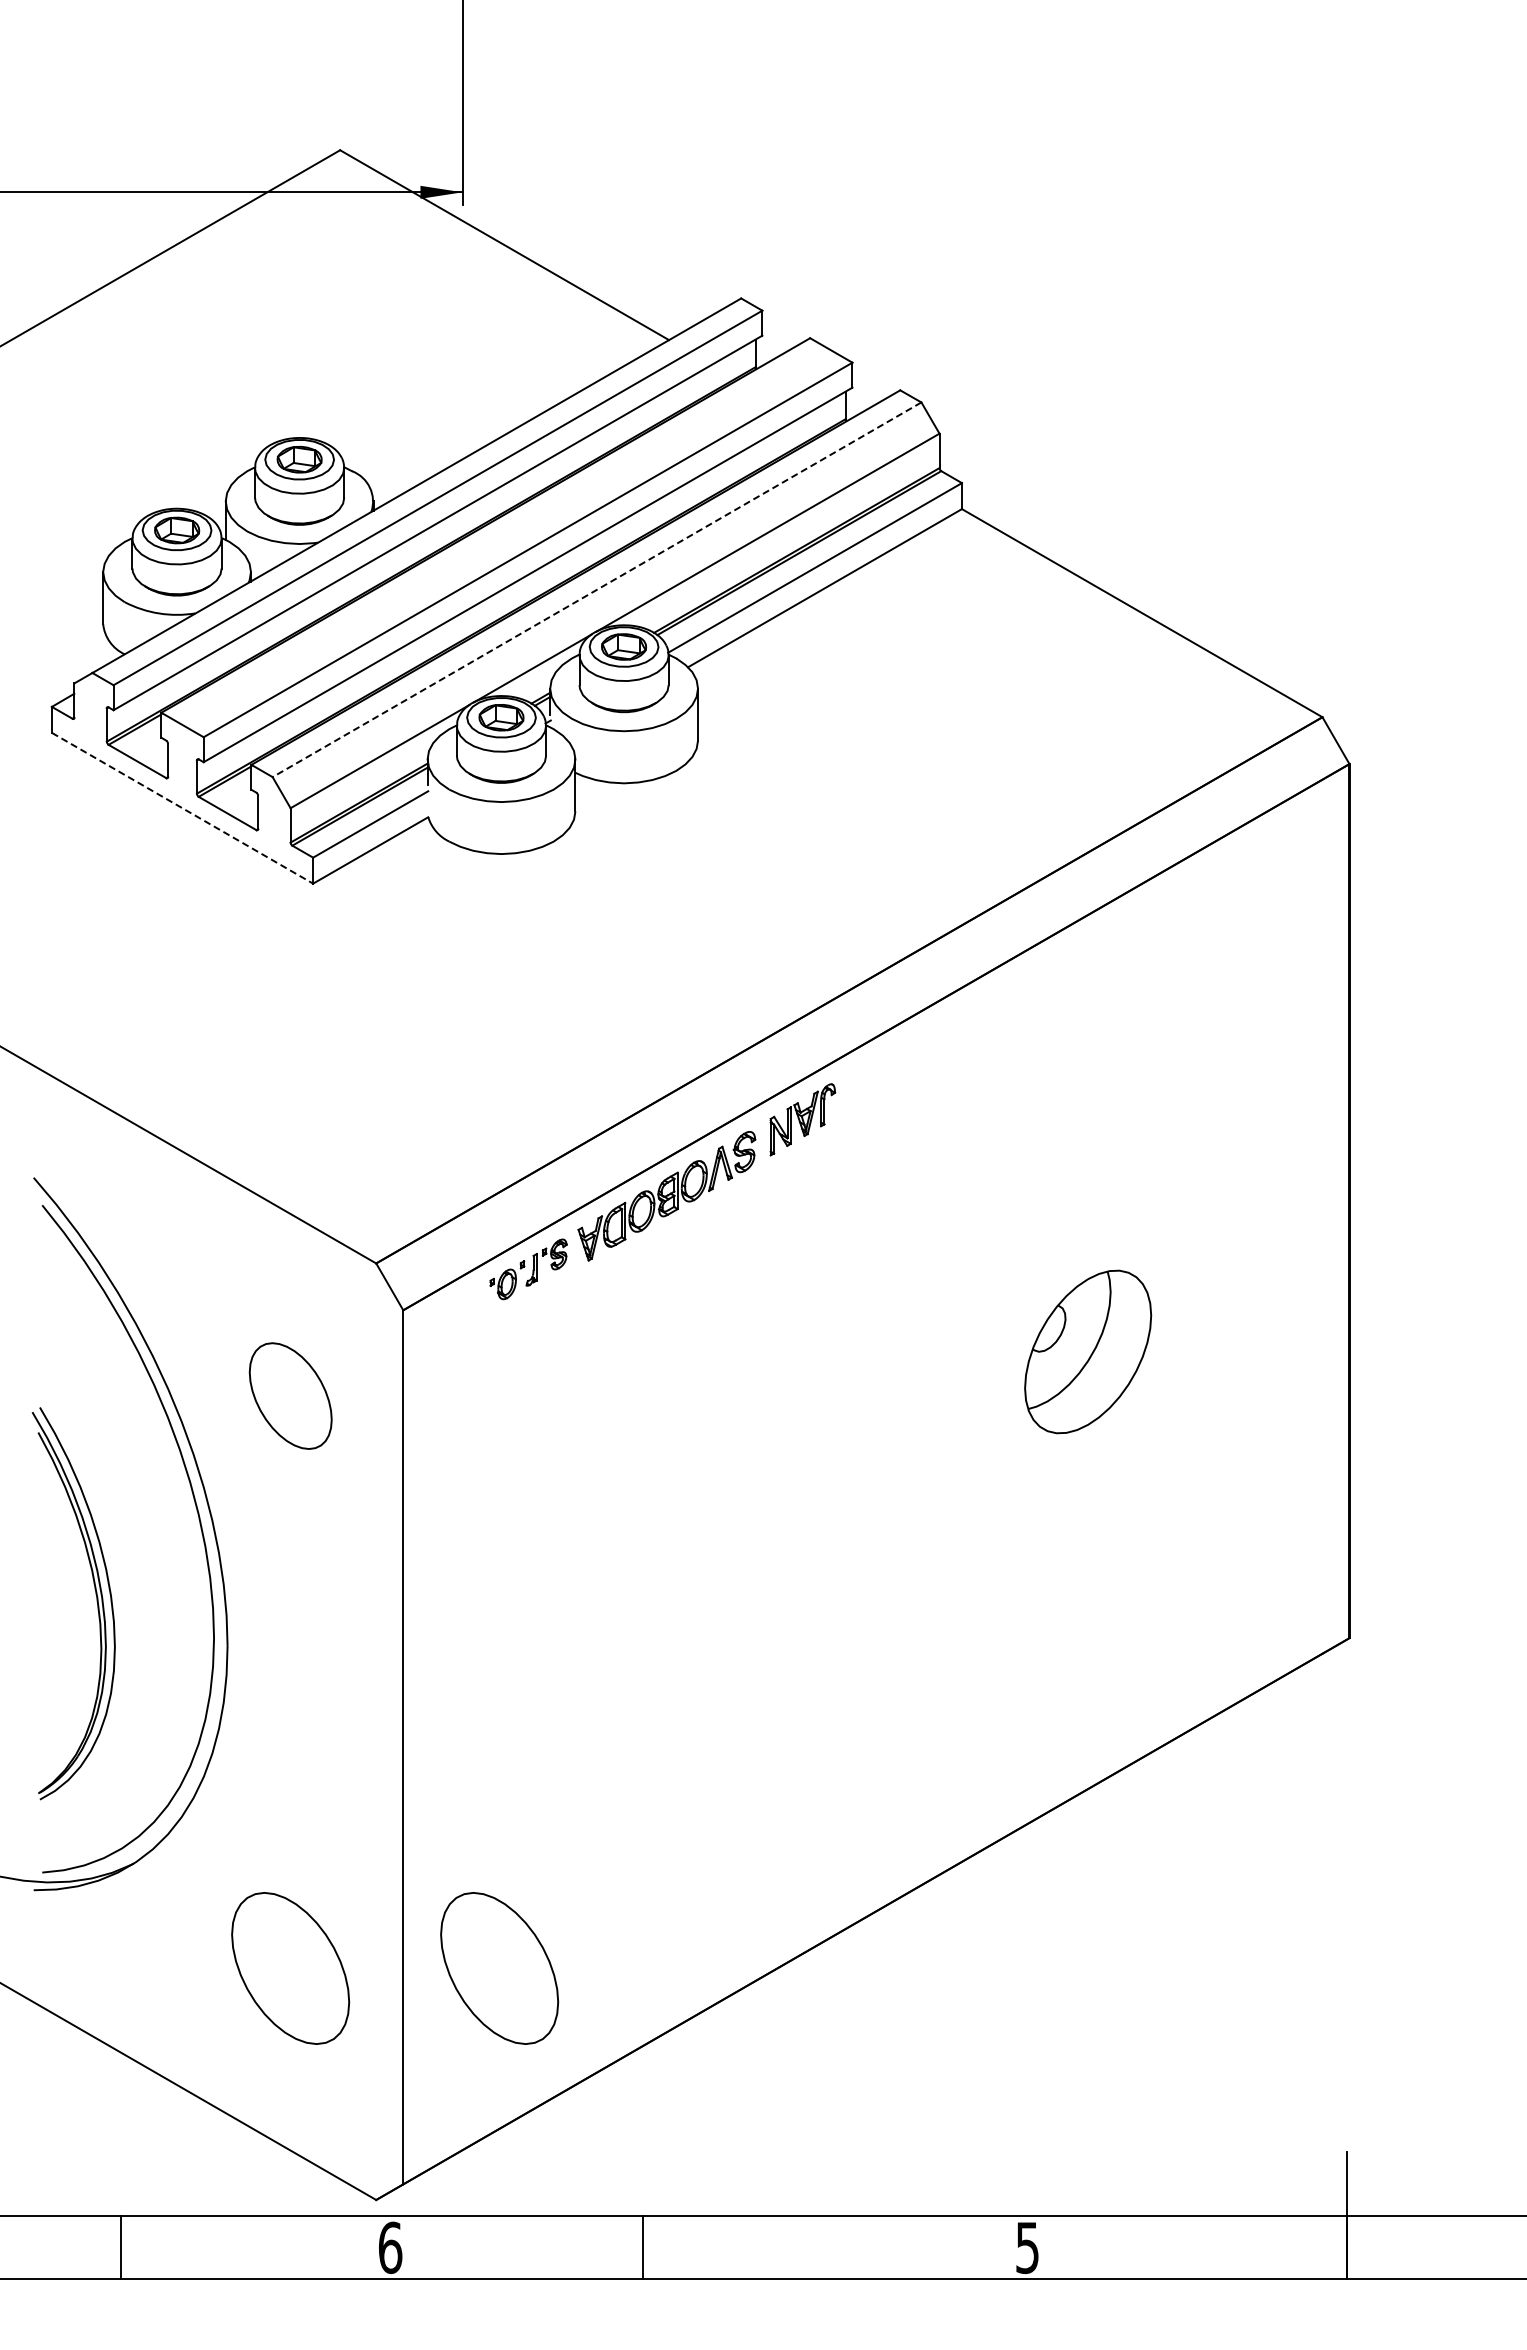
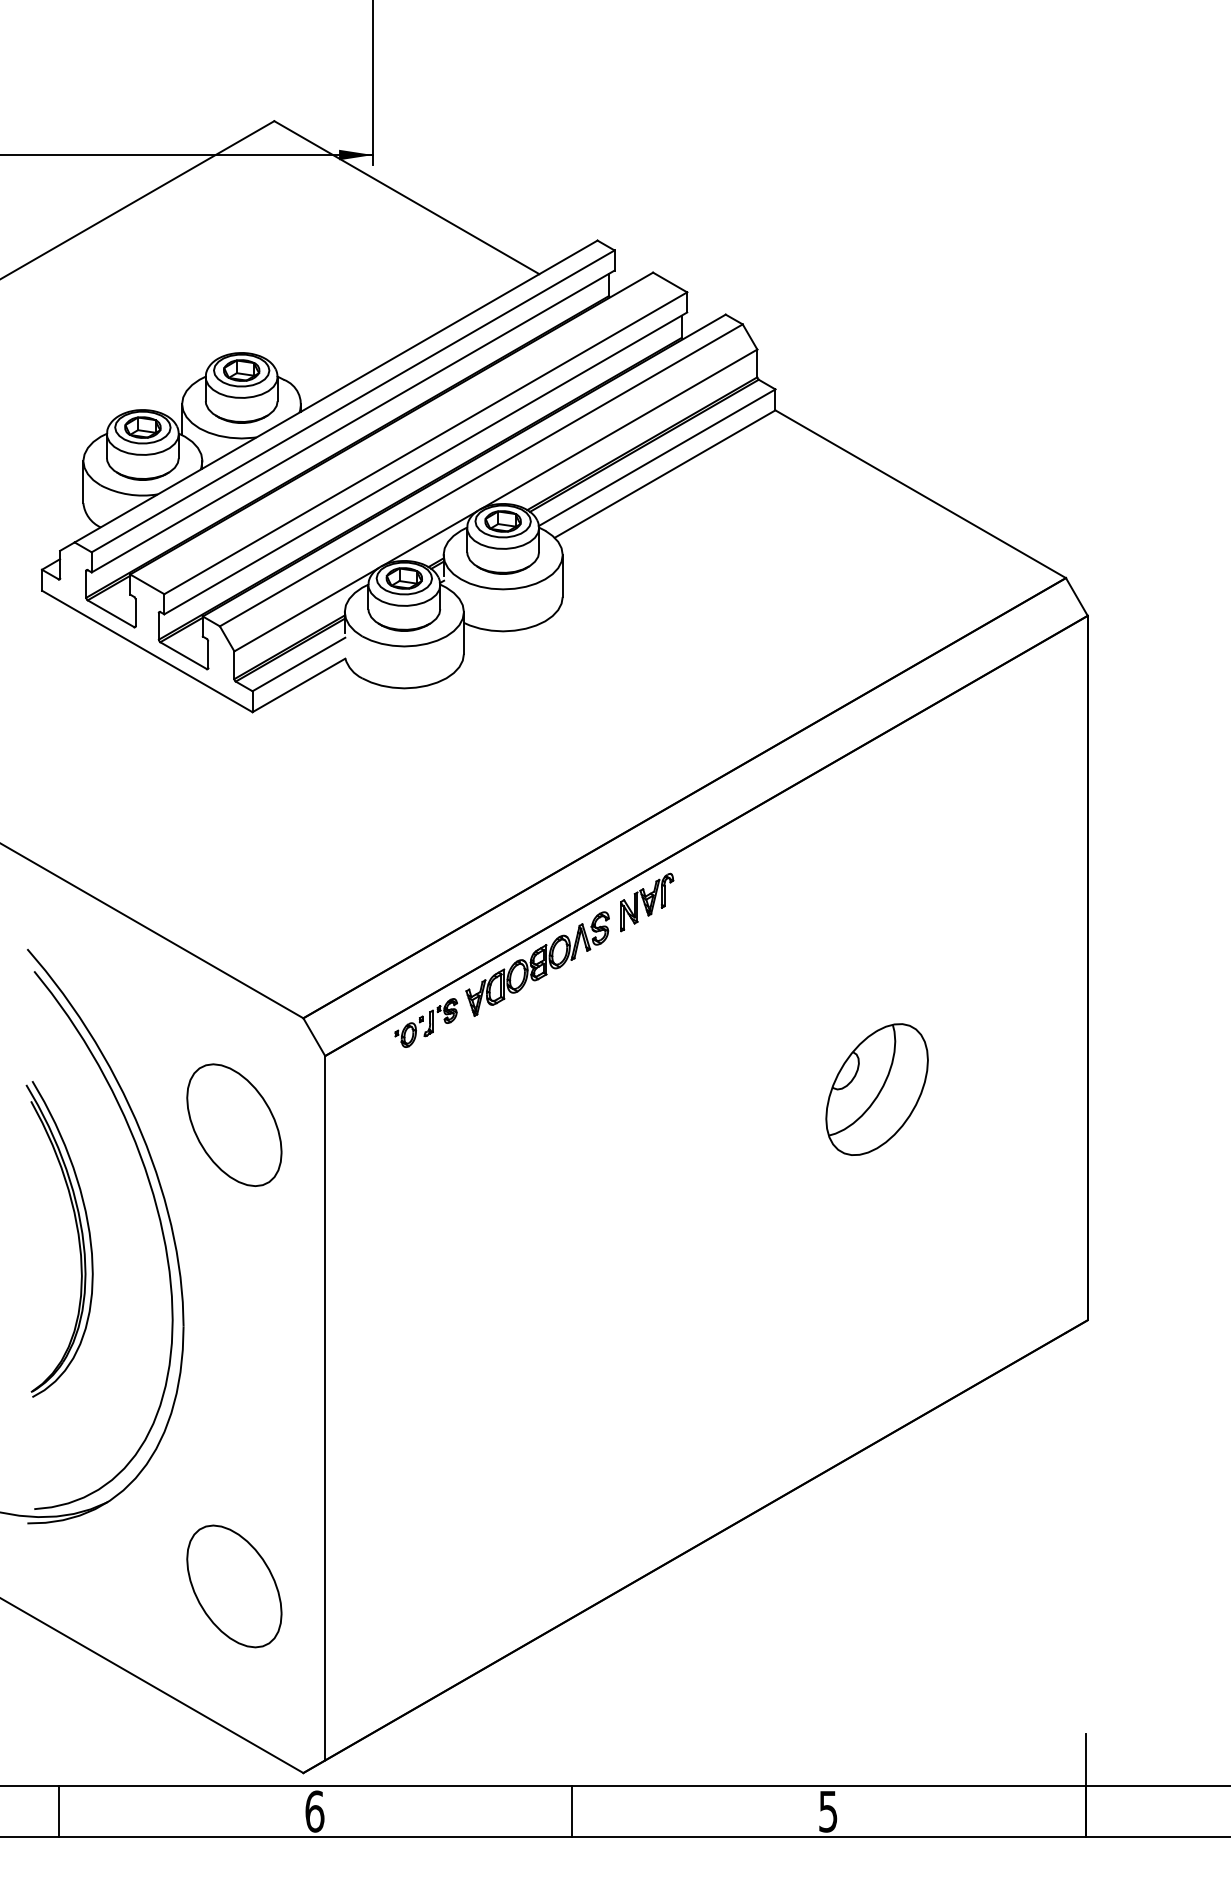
line: (597, 589) -> (481, 475), dashed -> solid
line: (182, 808) -> (147, 651), dashed -> solid
part: (290, 1395) -> (234, 1124), size x1.43
part: (96, 1601) -> (77, 1237), moved
part: (499, 1968) -> (402, 1586), removed
line: (121, 2247) -> (58, 1811), moved
line: (642, 2247) -> (571, 1811), moved

